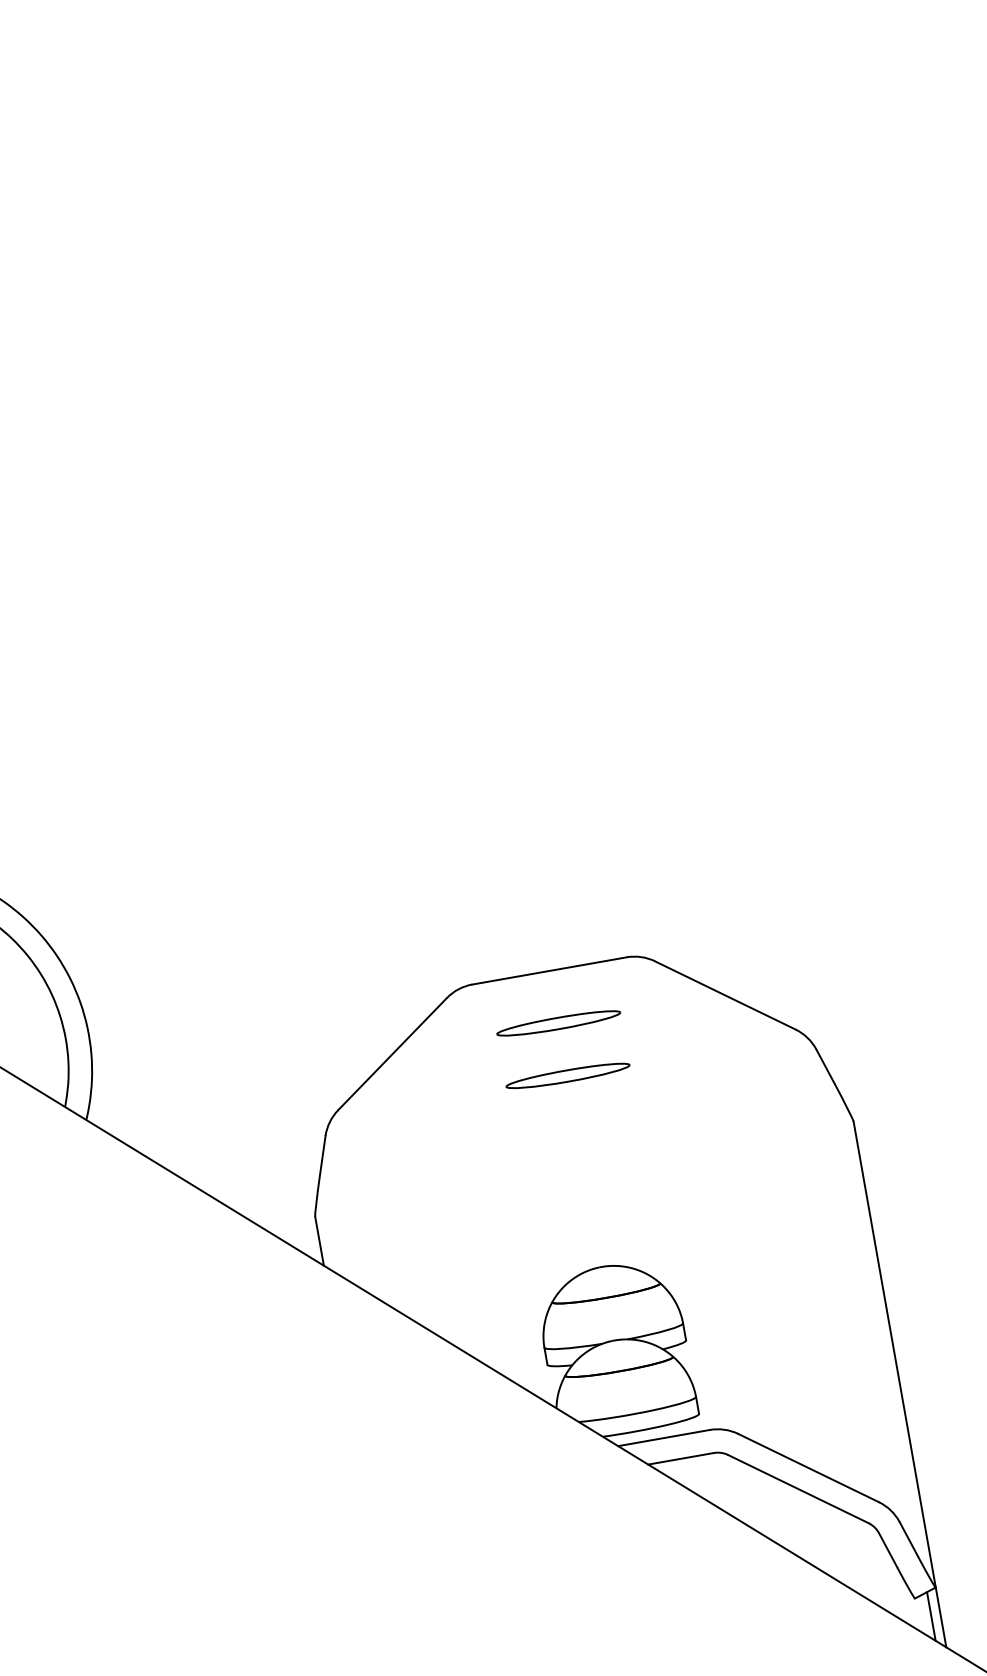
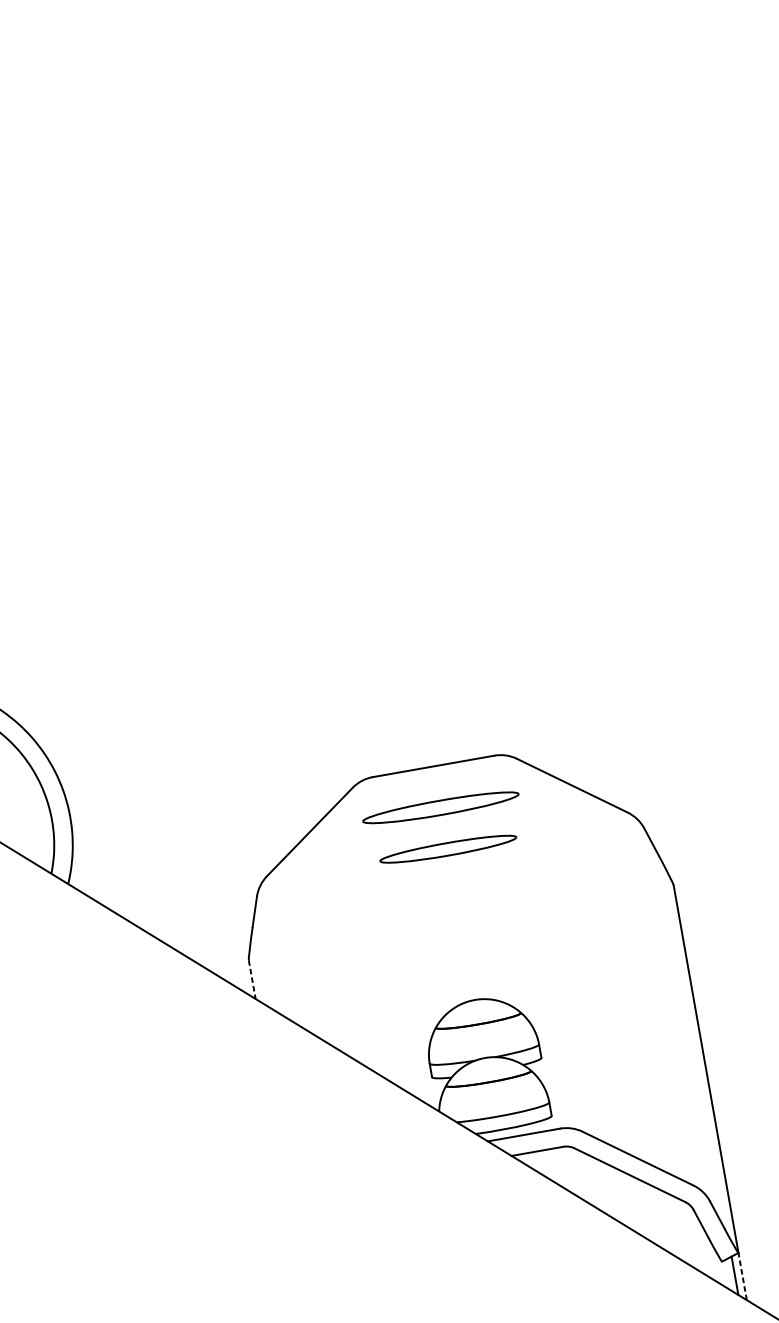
part: (558, 1023) -> (440, 807), size x1.6
part: (567, 1075) -> (447, 848), size x1.4
line: (319, 1241) -> (252, 979), solid -> dashed
line: (940, 1616) -> (742, 1275), solid -> dashed

